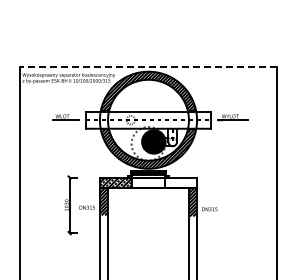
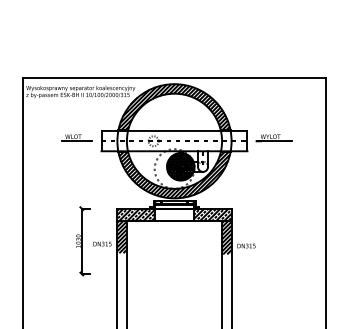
line: (148, 66) -> (174, 78), dashed -> solid
hatch: (181, 182) -> (213, 214), added

